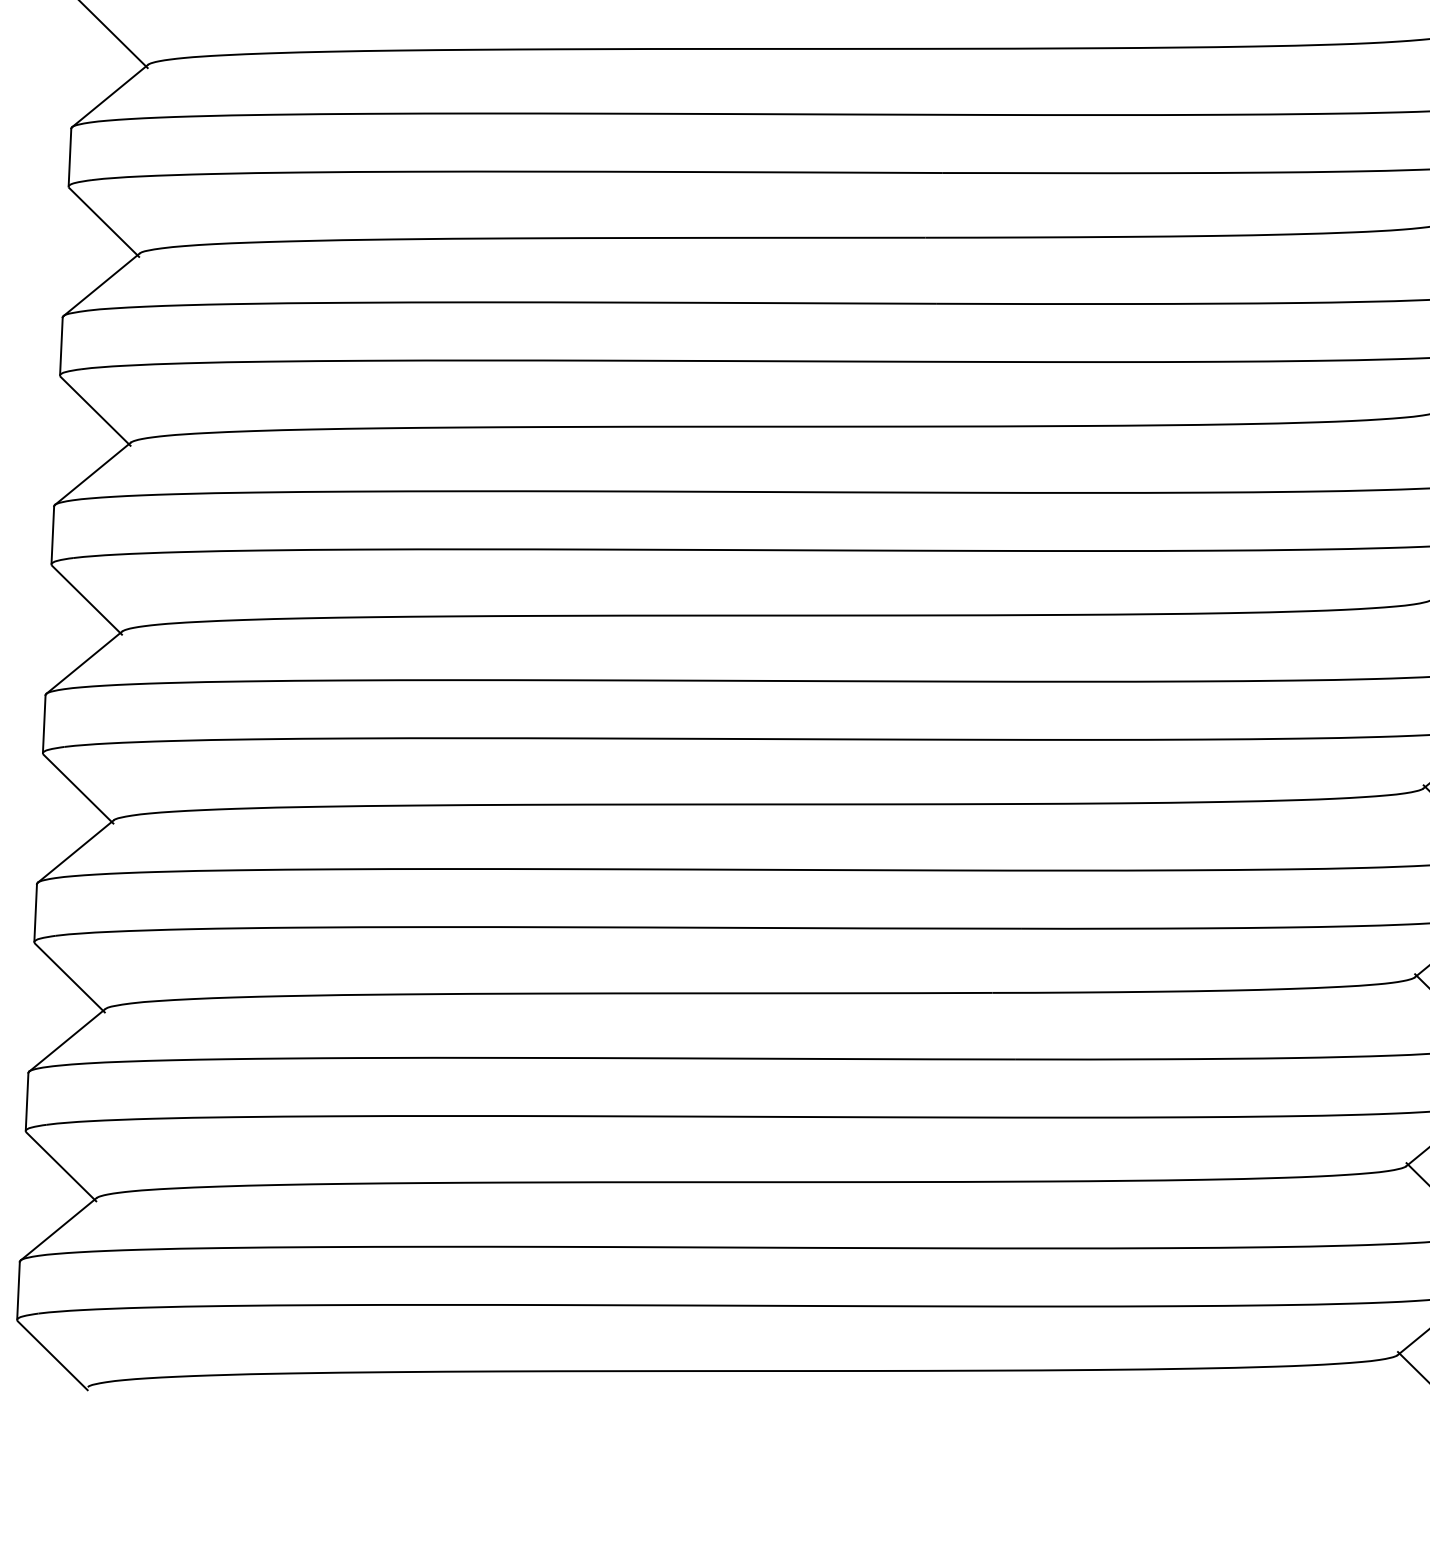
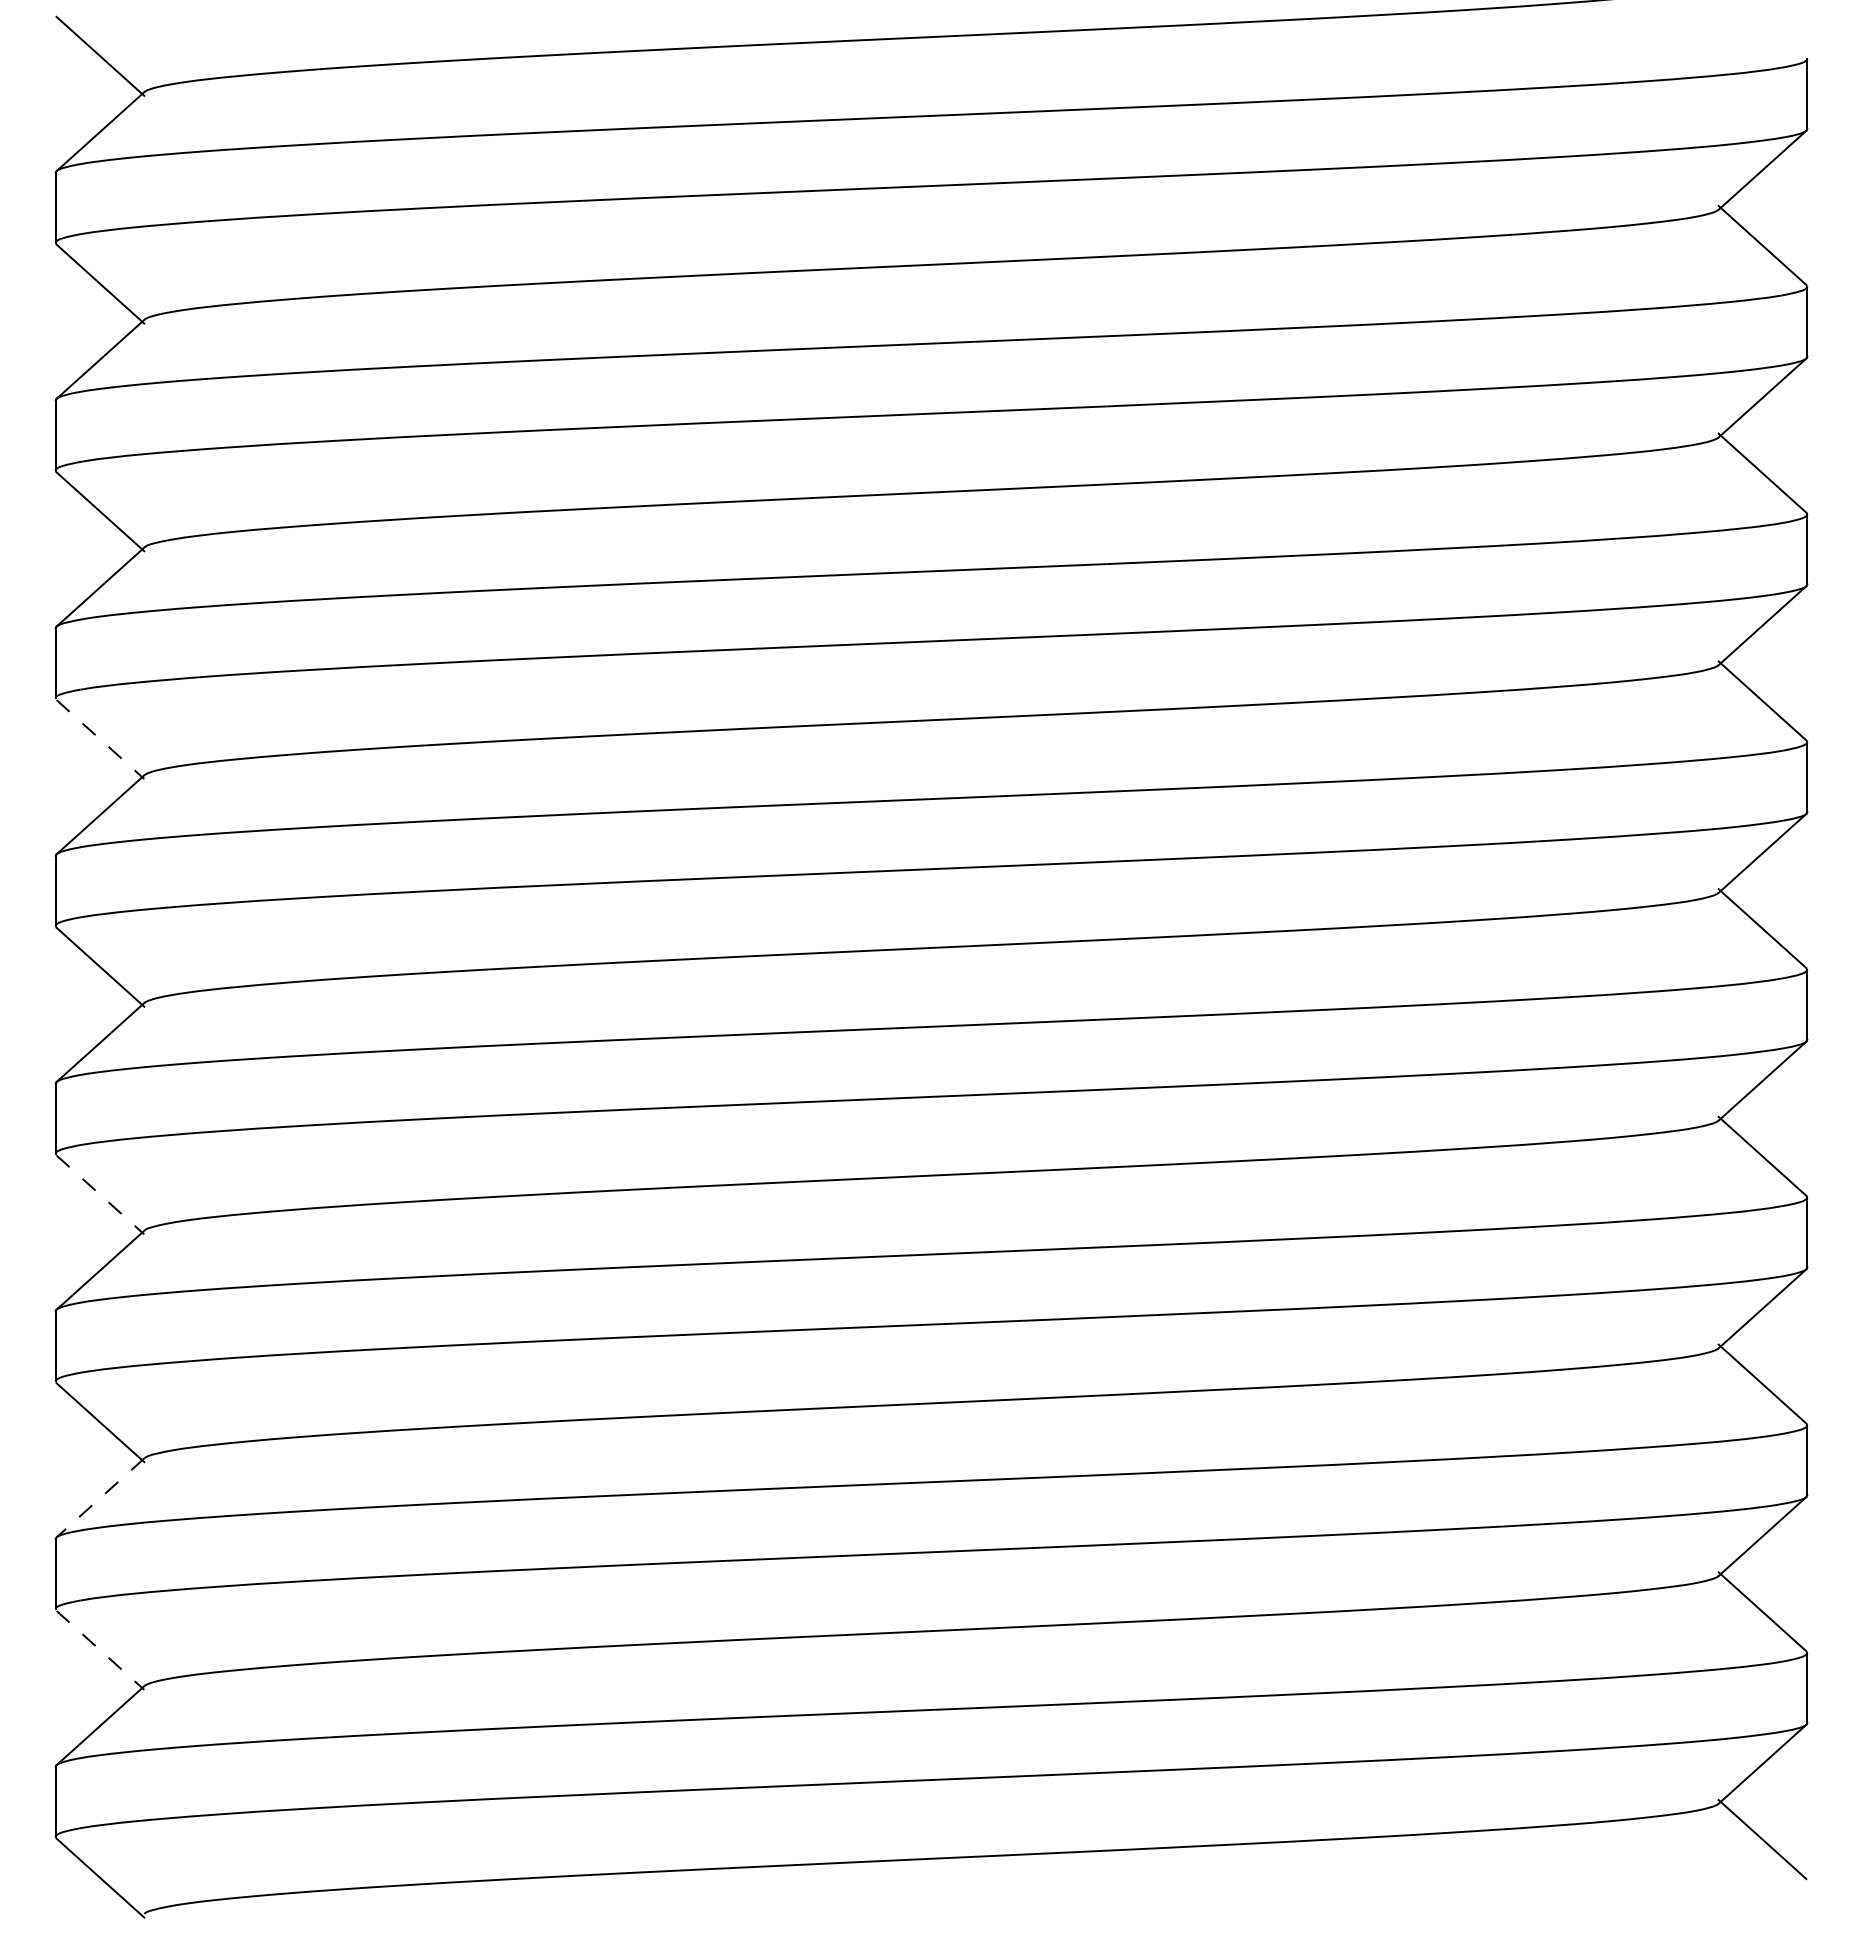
line: (95, 411) -> (100, 739), solid -> dashed
line: (78, 789) -> (100, 1195), solid -> dashed
line: (67, 1040) -> (100, 1498), solid -> dashed
line: (61, 1167) -> (100, 1650), solid -> dashed

